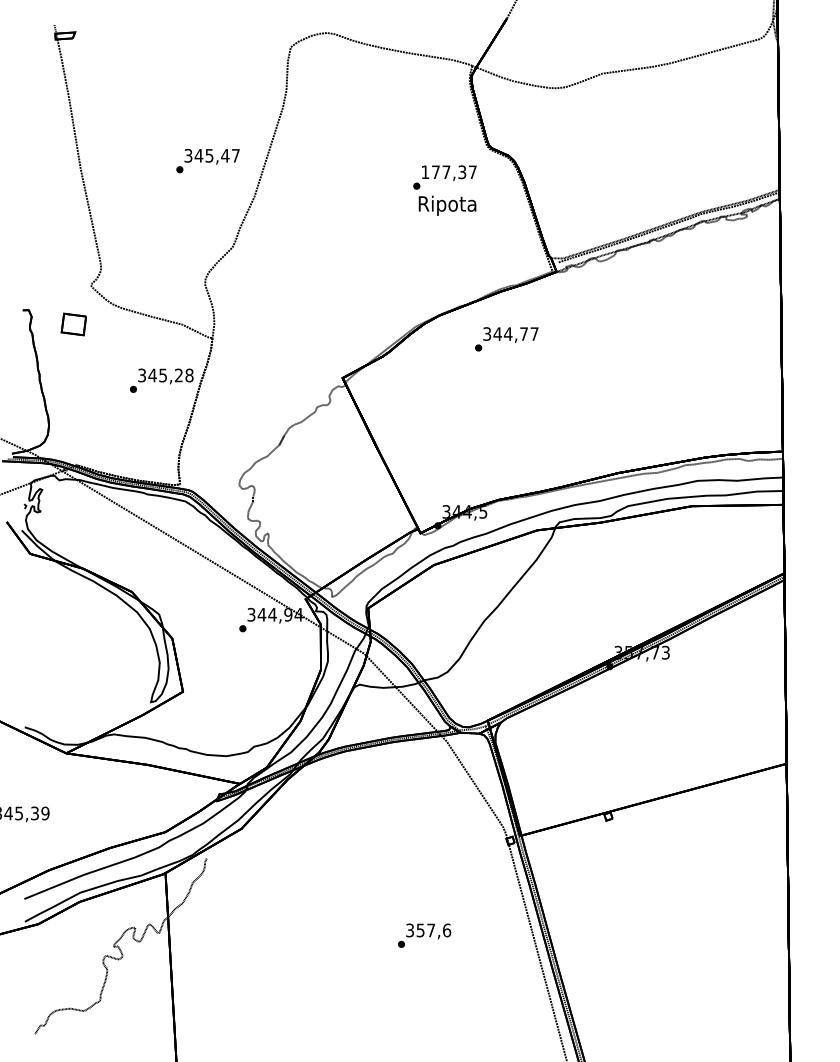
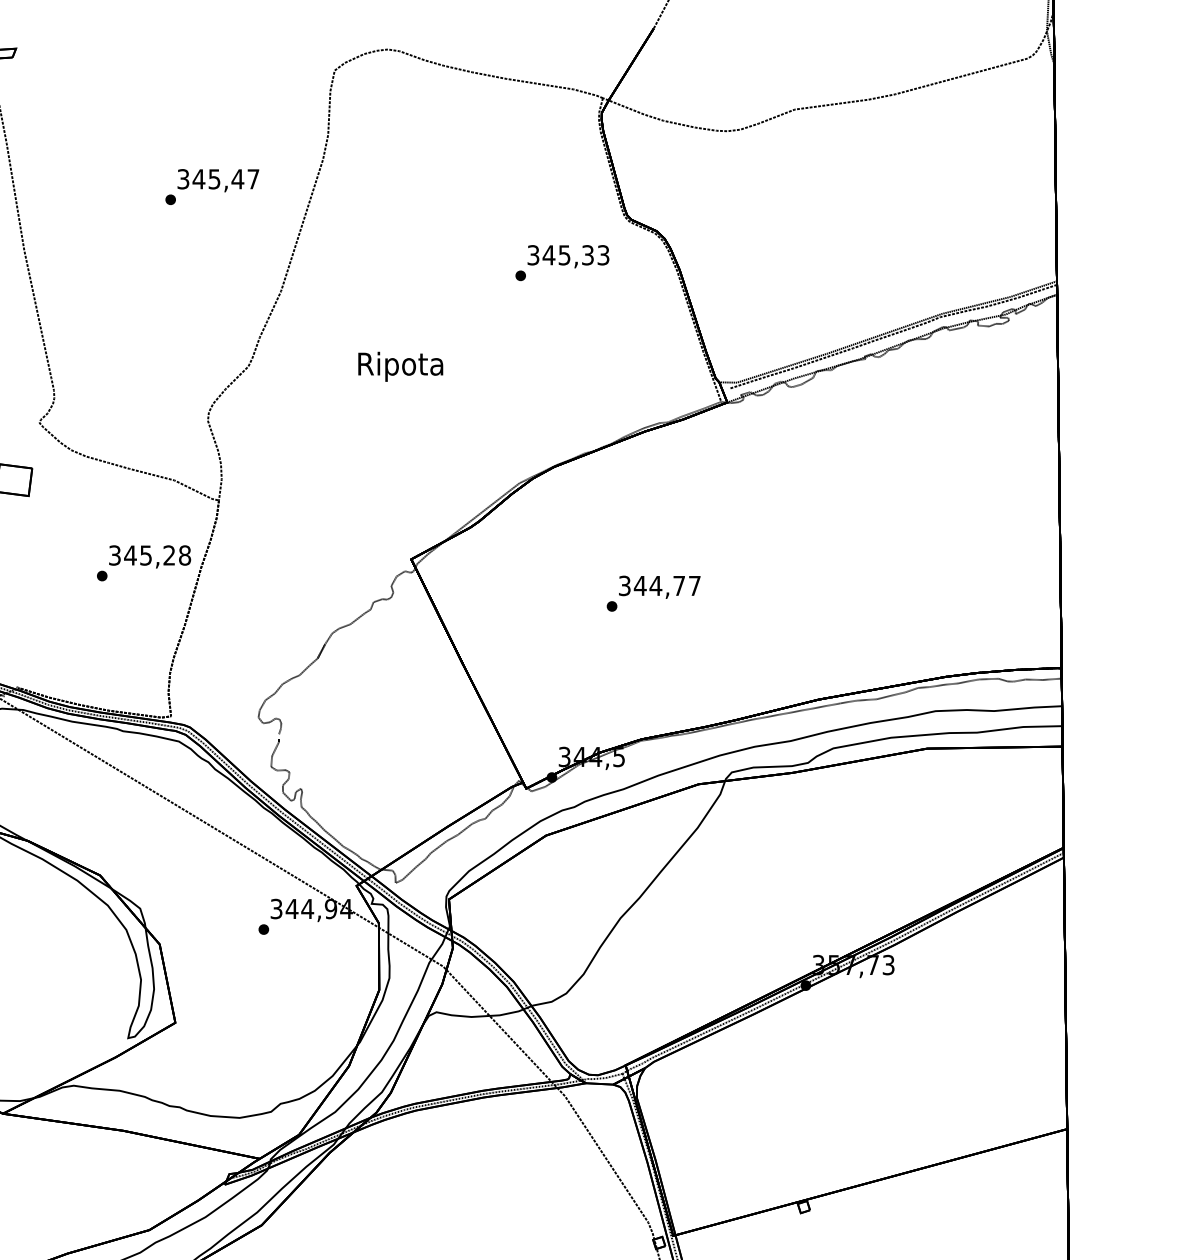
text: (207, 161) -> (211, 187), moved
text: (448, 172) -> (567, 255), 177,37 -> 345,33
text: (447, 205) -> (400, 366), moved
text: (506, 339) -> (653, 593), moved

